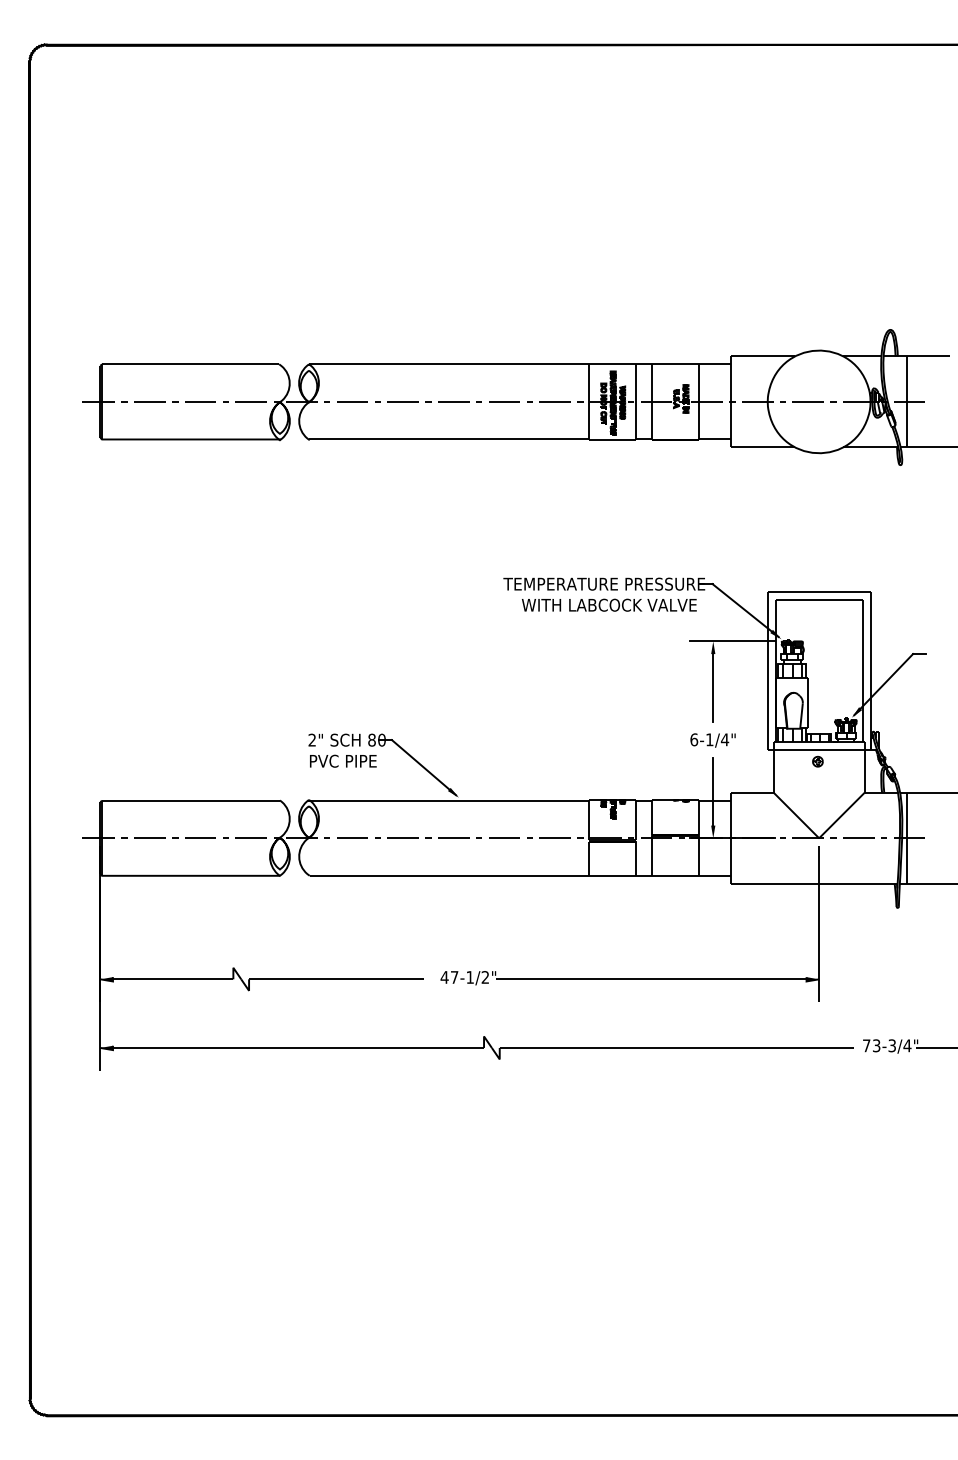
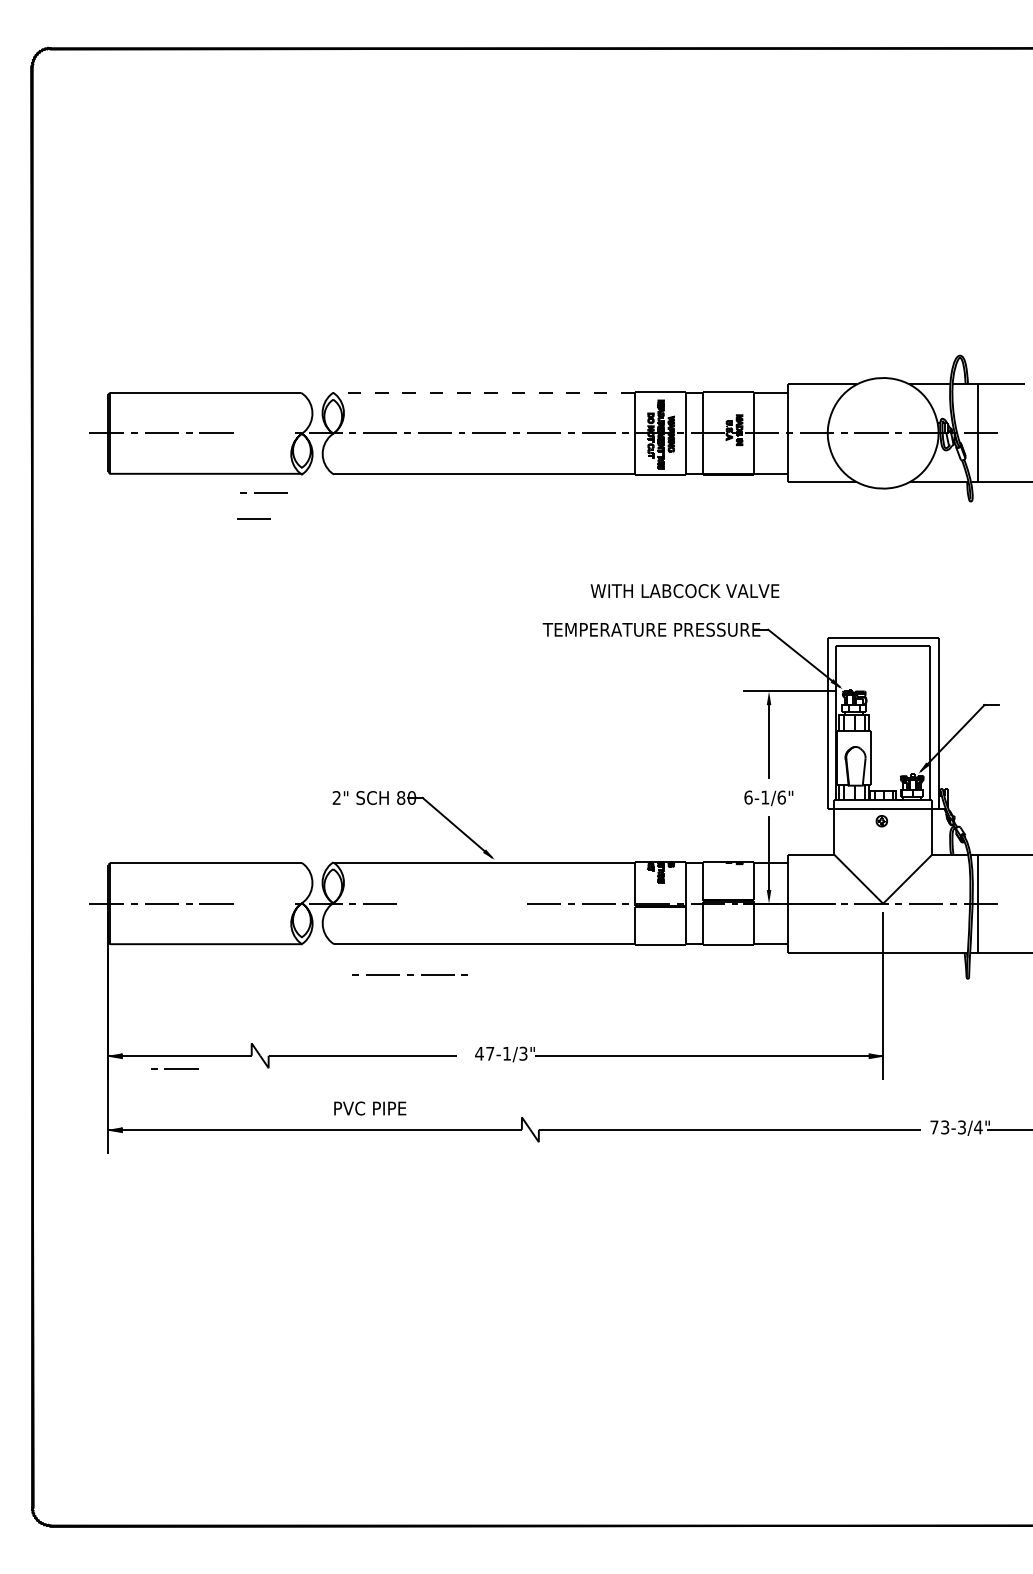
line: (448, 364) -> (483, 392), solid -> dashed
line: (244, 401) -> (263, 492), moved
line: (235, 480) -> (254, 518), added
text: (609, 604) -> (685, 590), moved
text: (724, 739) -> (781, 797), 6-1/4" -> 6-1/6"
text: (343, 760) -> (370, 1107), moved
line: (244, 837) -> (174, 1067), moved
line: (428, 837) -> (410, 974), moved
text: (485, 977) -> (523, 1053), 47-1/2" -> 47-1/3"

